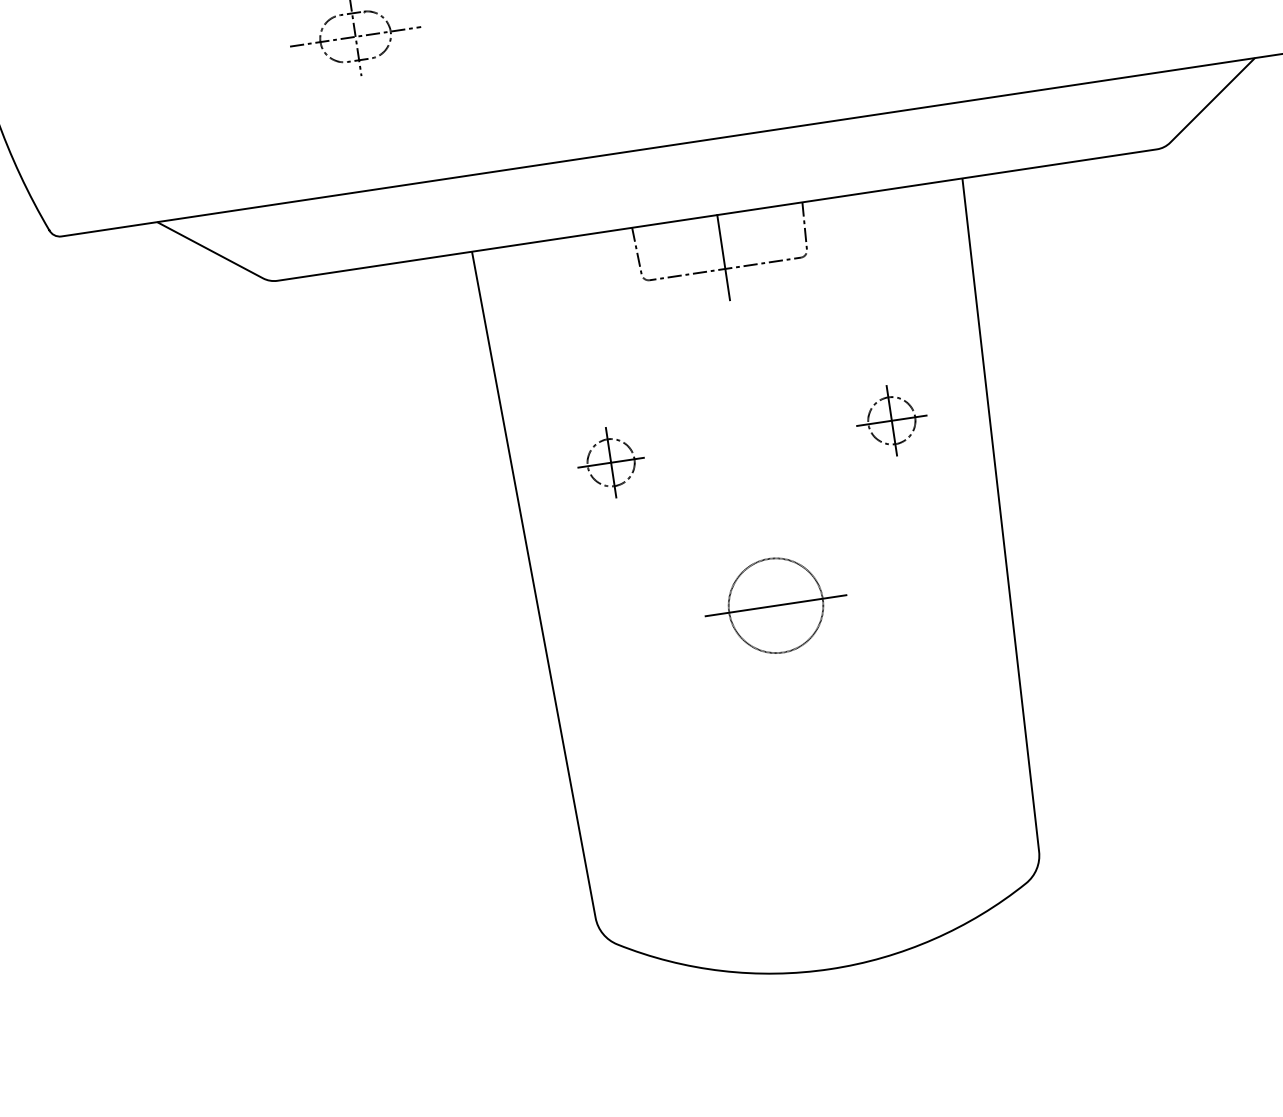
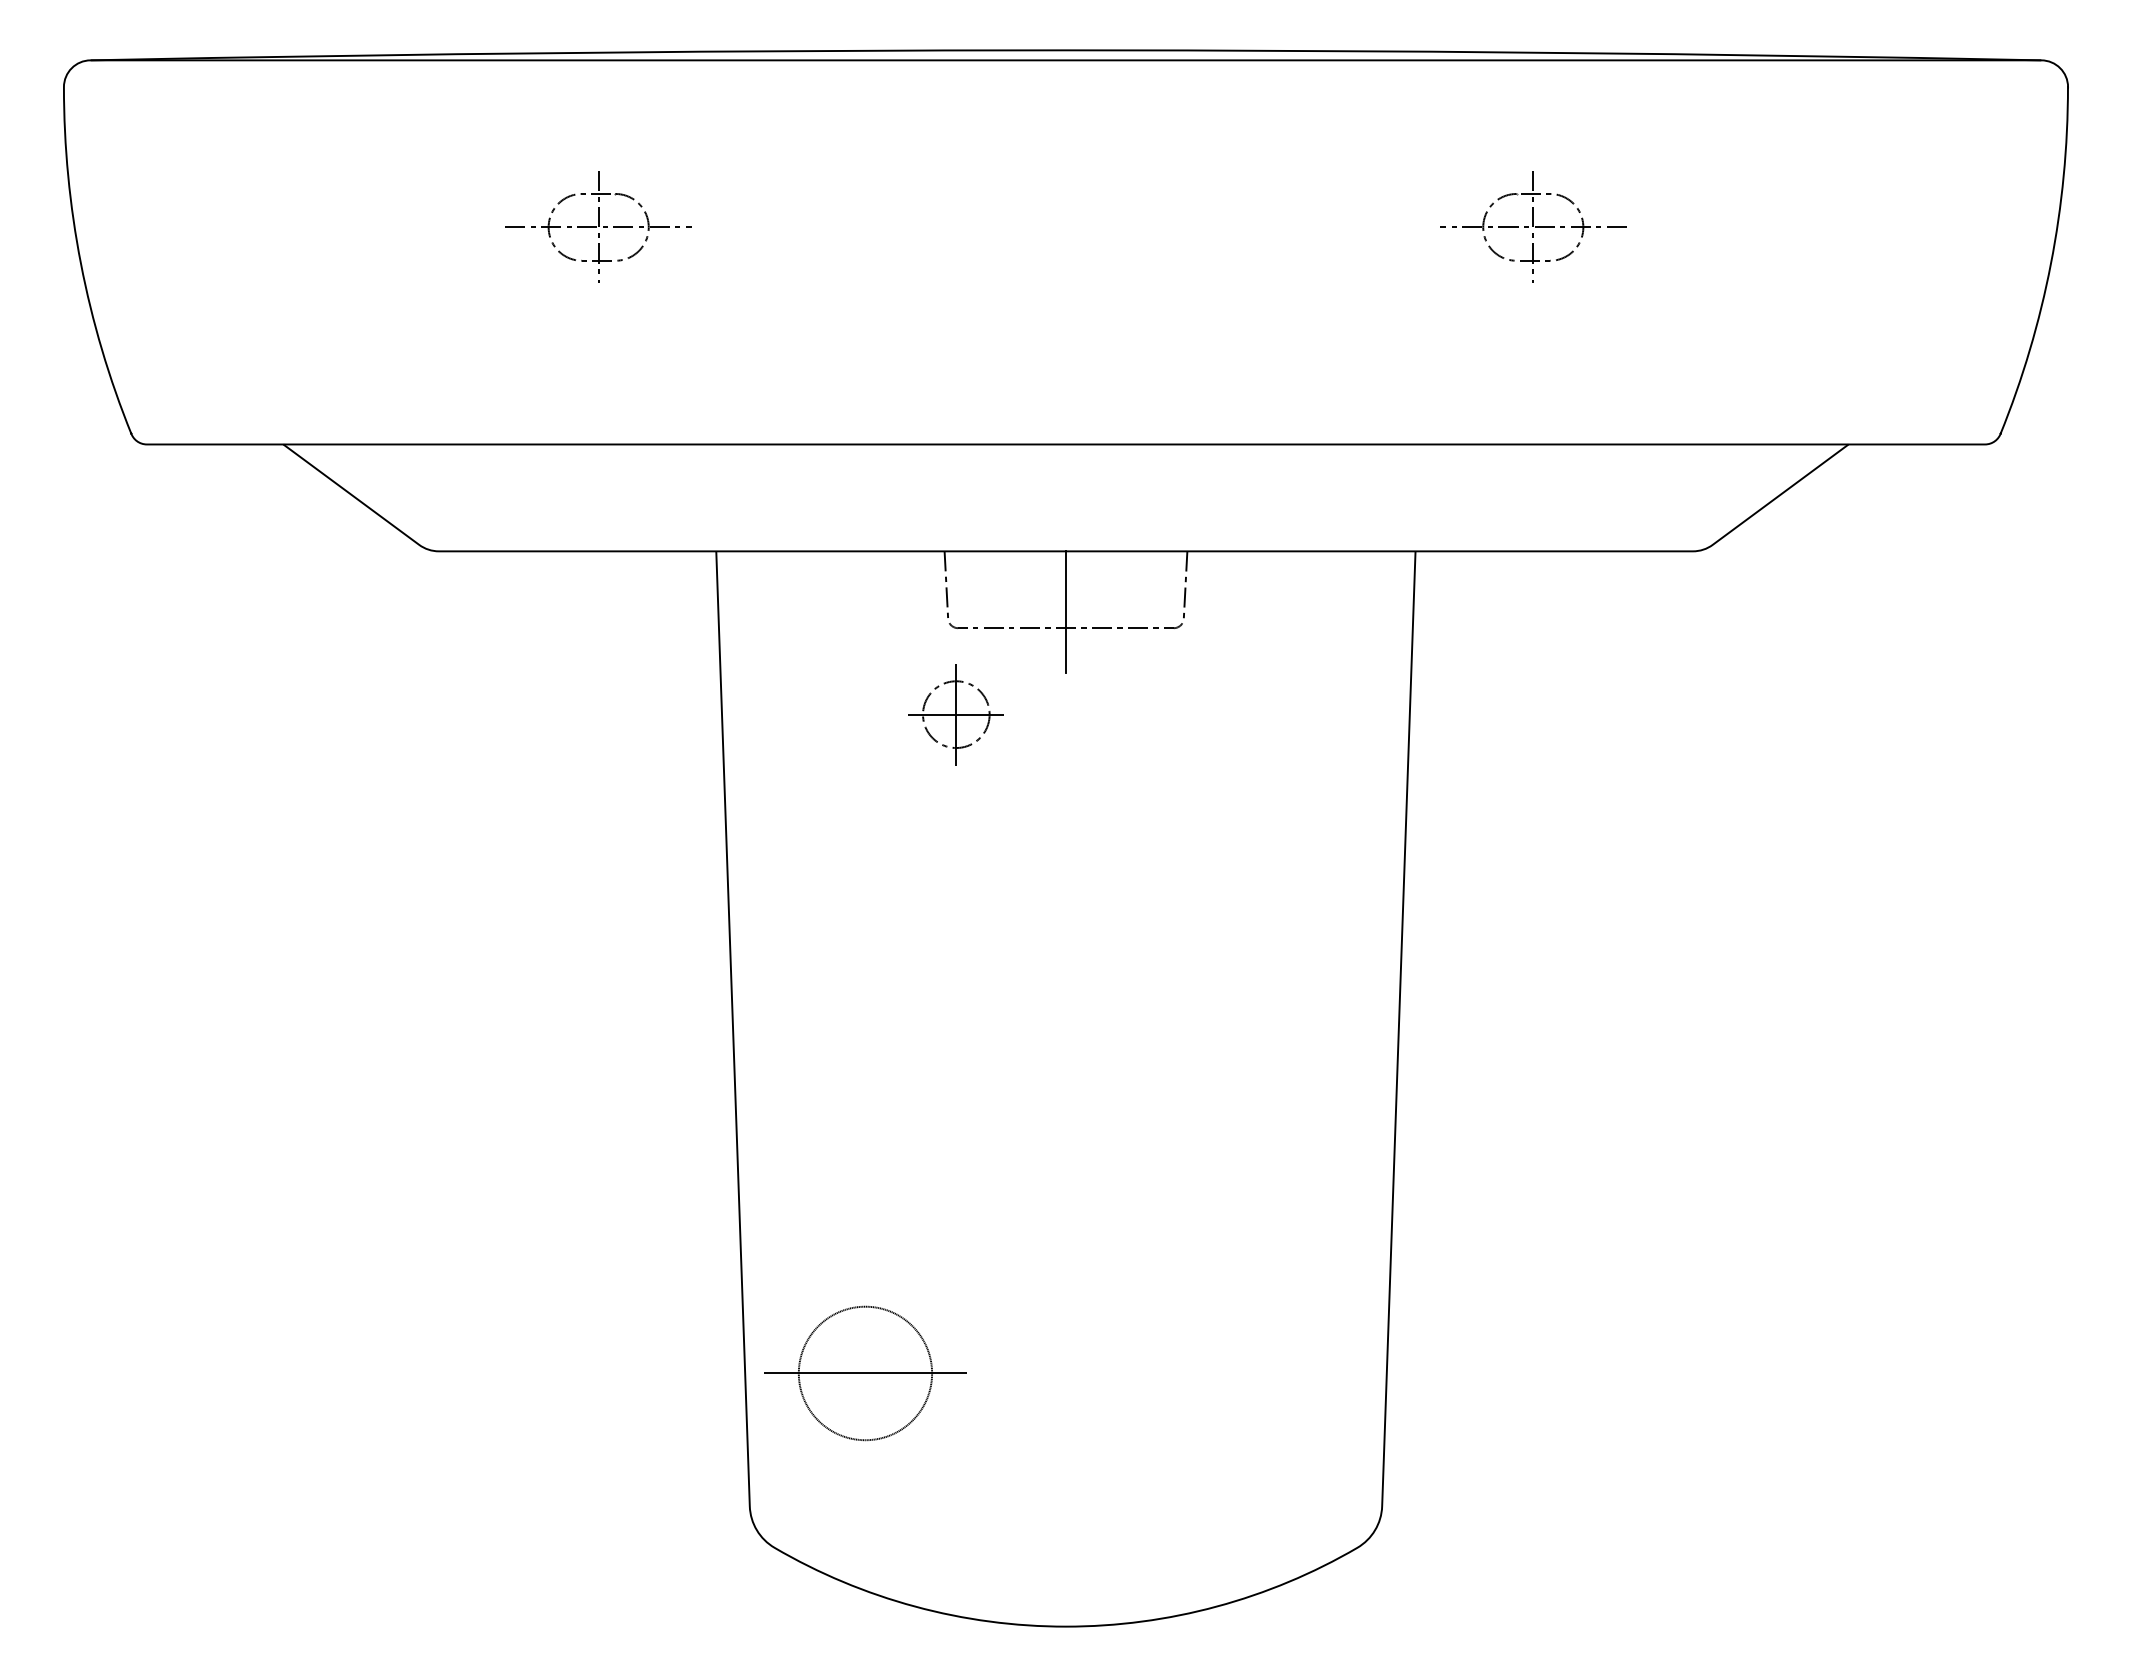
part: (891, 420) -> (1266, 874), removed
part: (610, 462) -> (955, 714), moved
part: (776, 605) -> (865, 1373), moved

